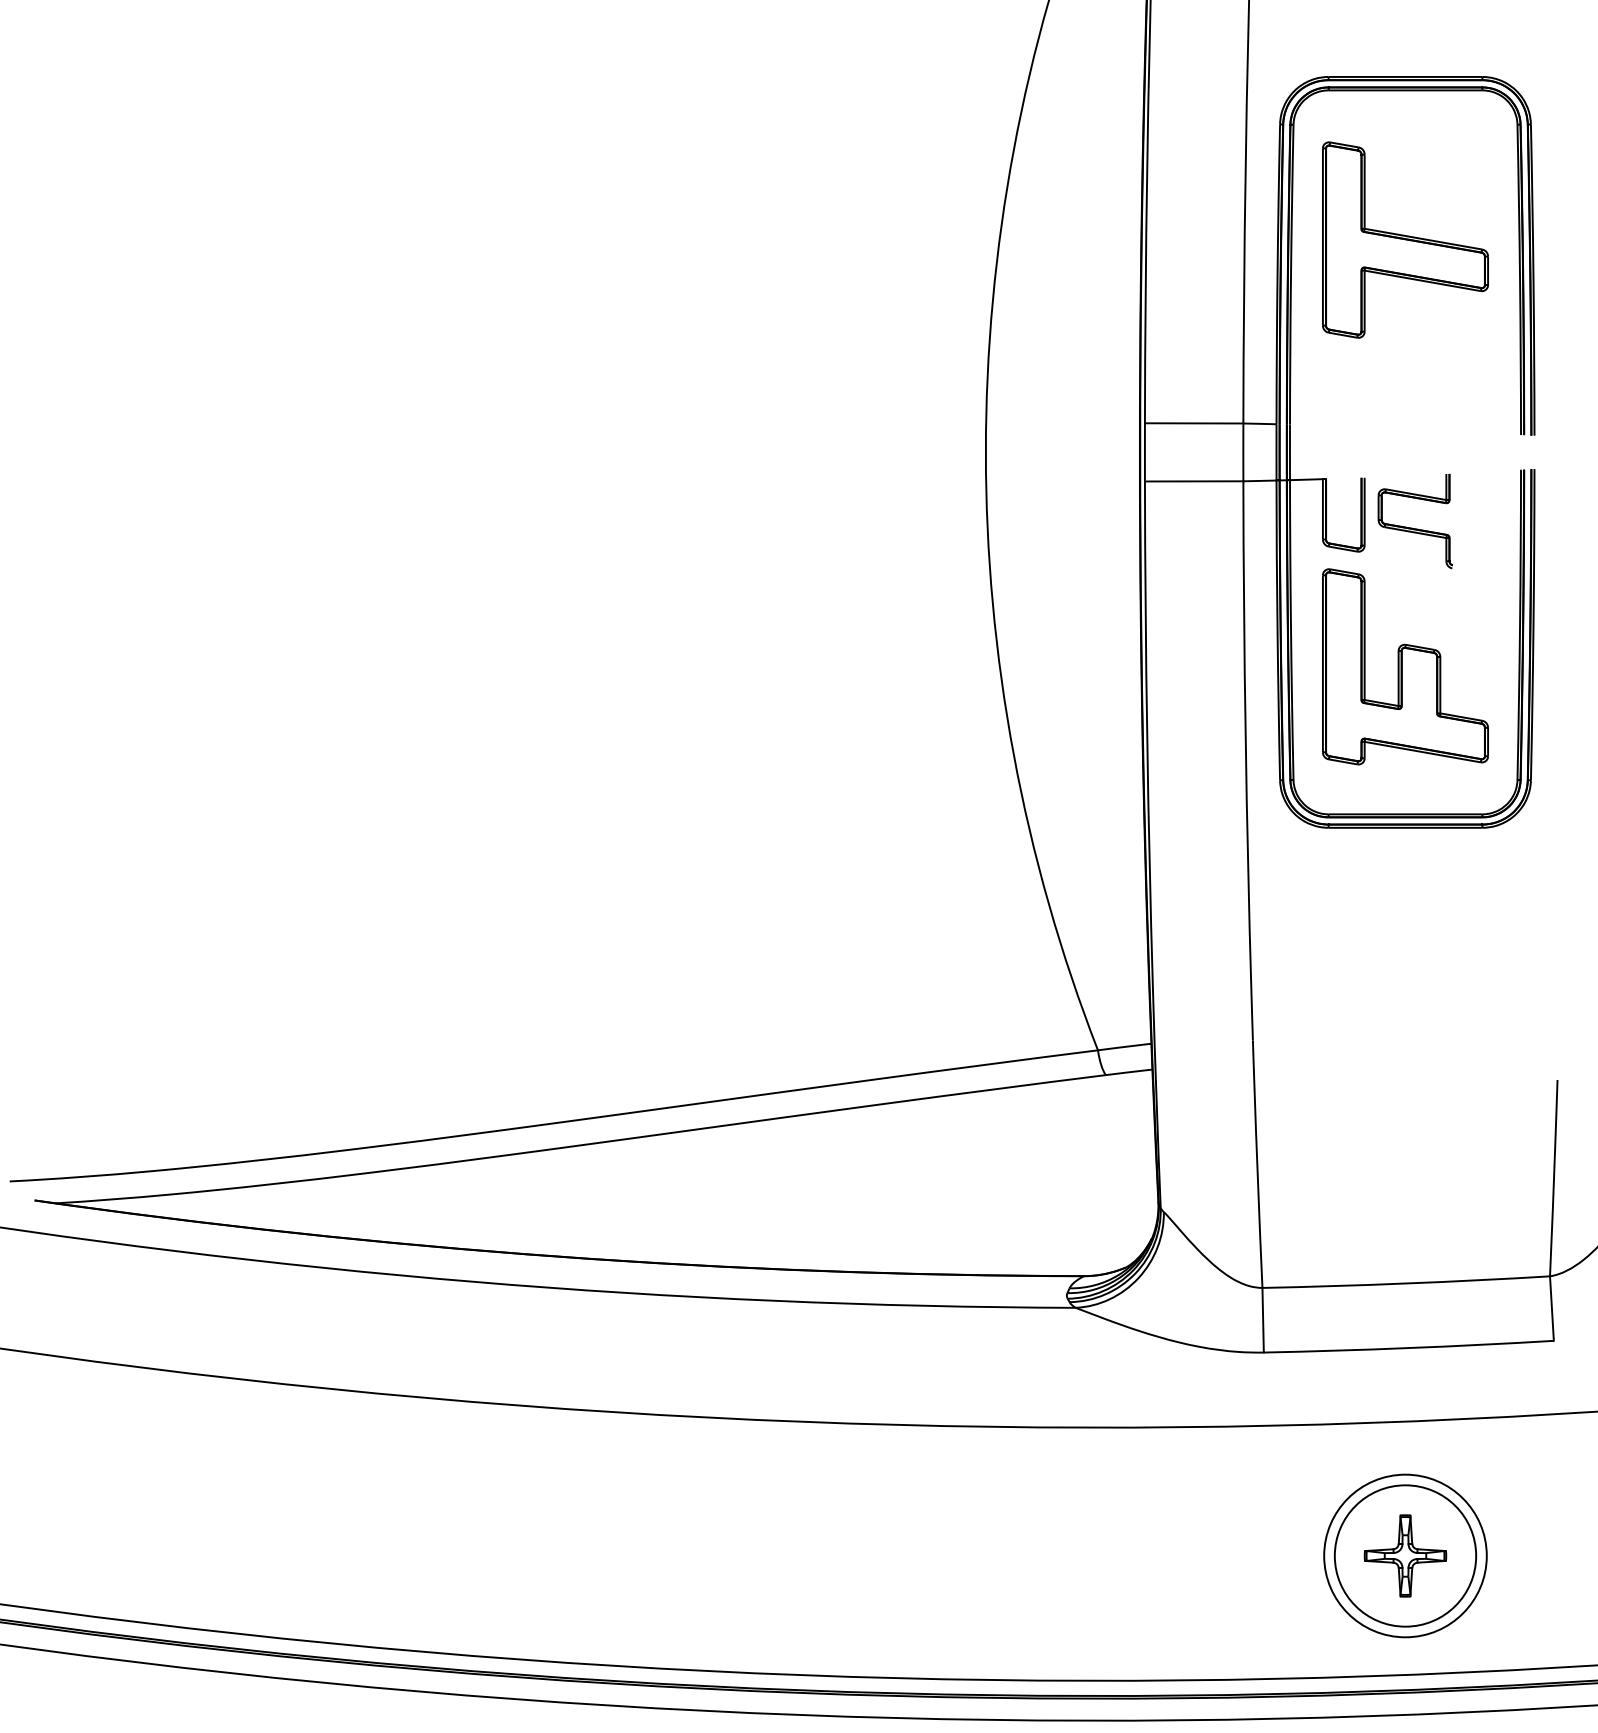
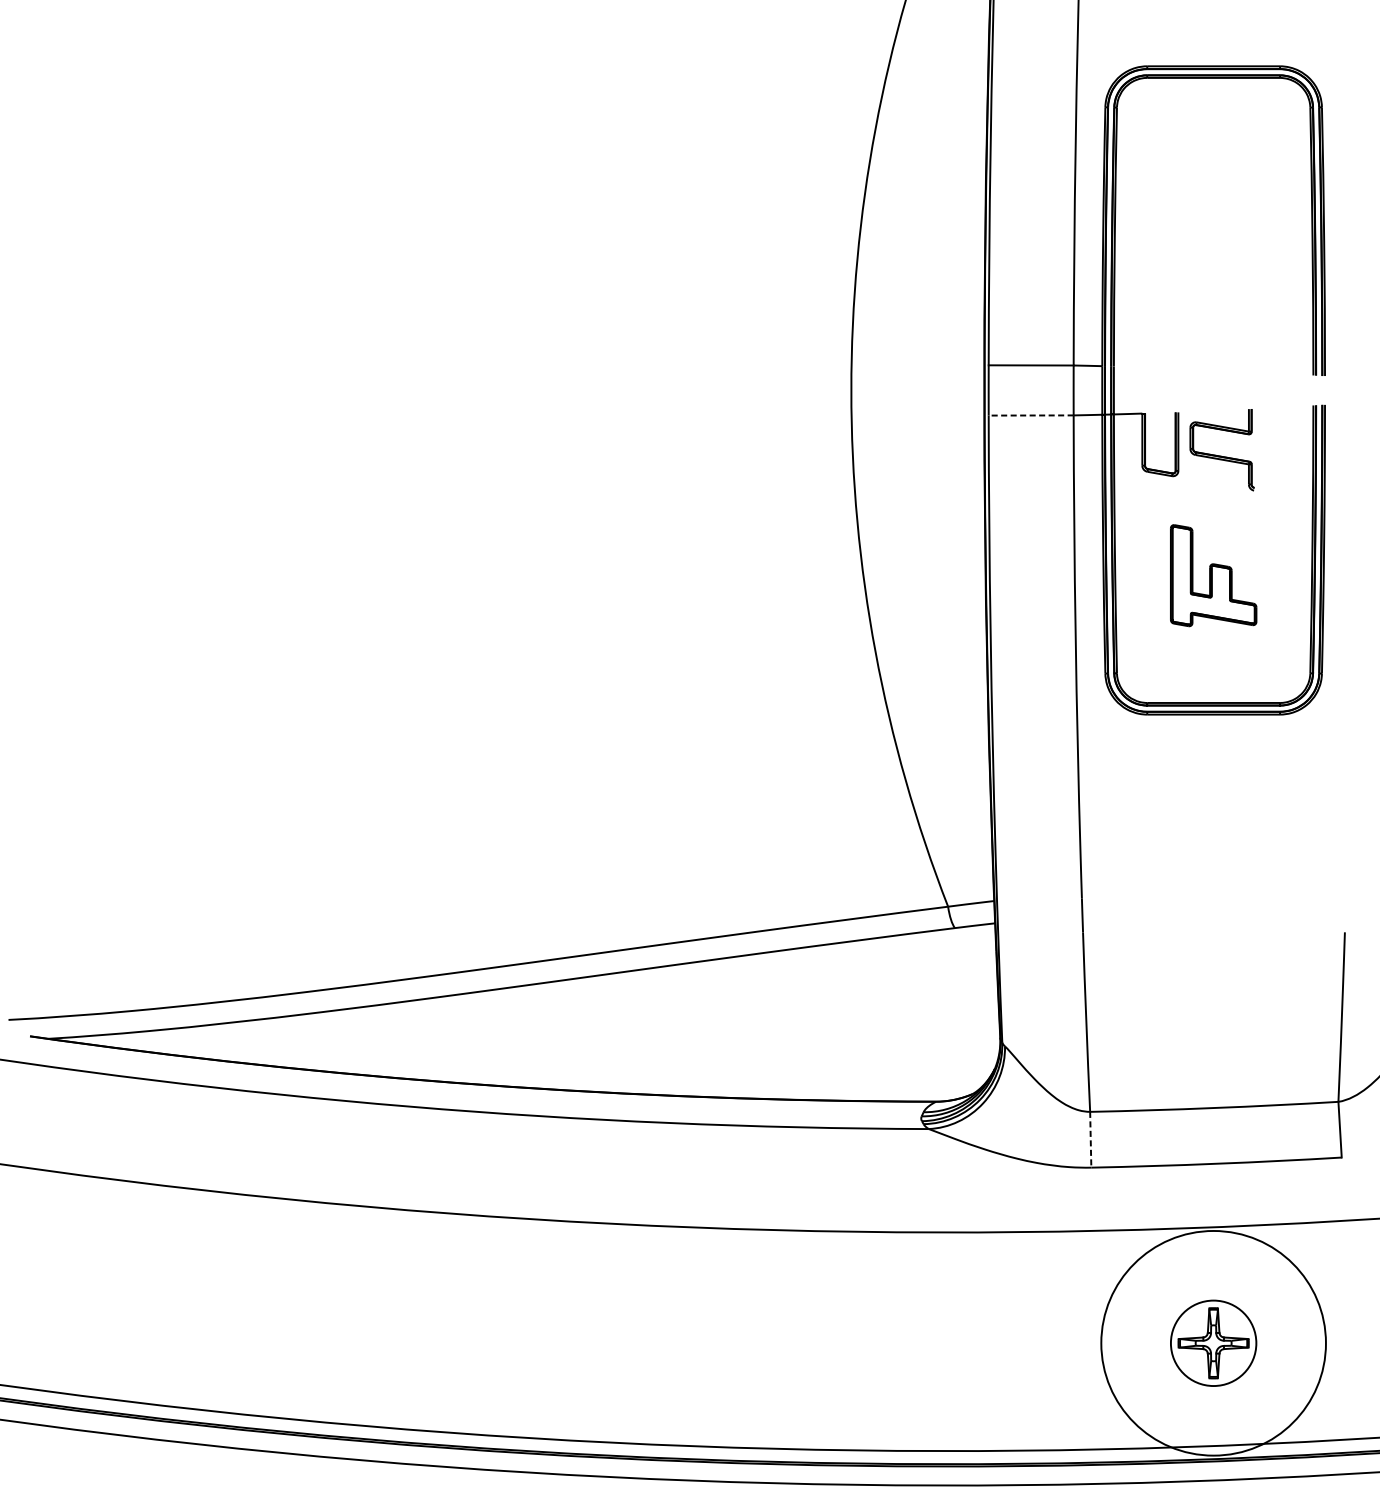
part: (1405, 239) -> (1213, 206), removed
line: (1193, 481) -> (1030, 415), solid -> dashed
part: (1405, 666) -> (1213, 575), size x0.6
line: (1263, 1320) -> (1091, 1139), solid -> dashed
circle: (1405, 1555) -> (1213, 1342), size x0.7
circle: (1405, 1555) -> (1213, 1342), size x1.6

